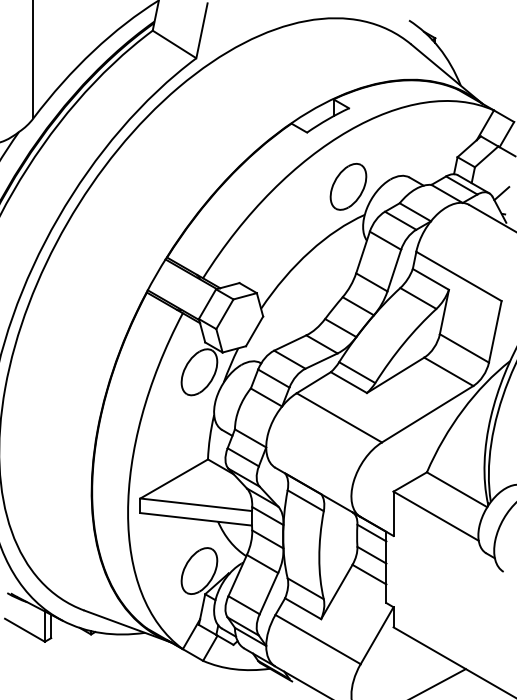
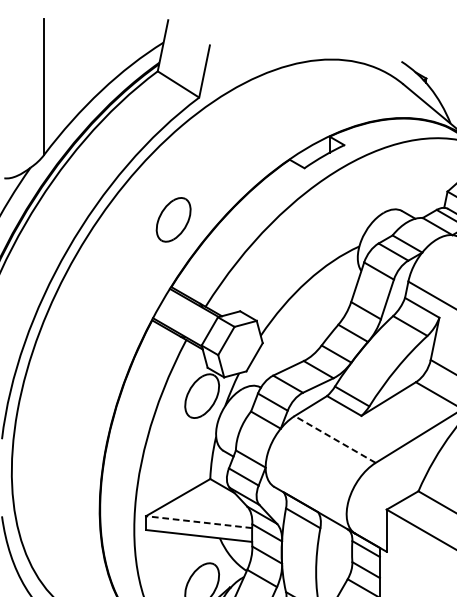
part: (348, 186) -> (173, 219), moved
line: (338, 417) -> (334, 439), solid -> dashed
line: (195, 504) -> (198, 521), solid -> dashed

